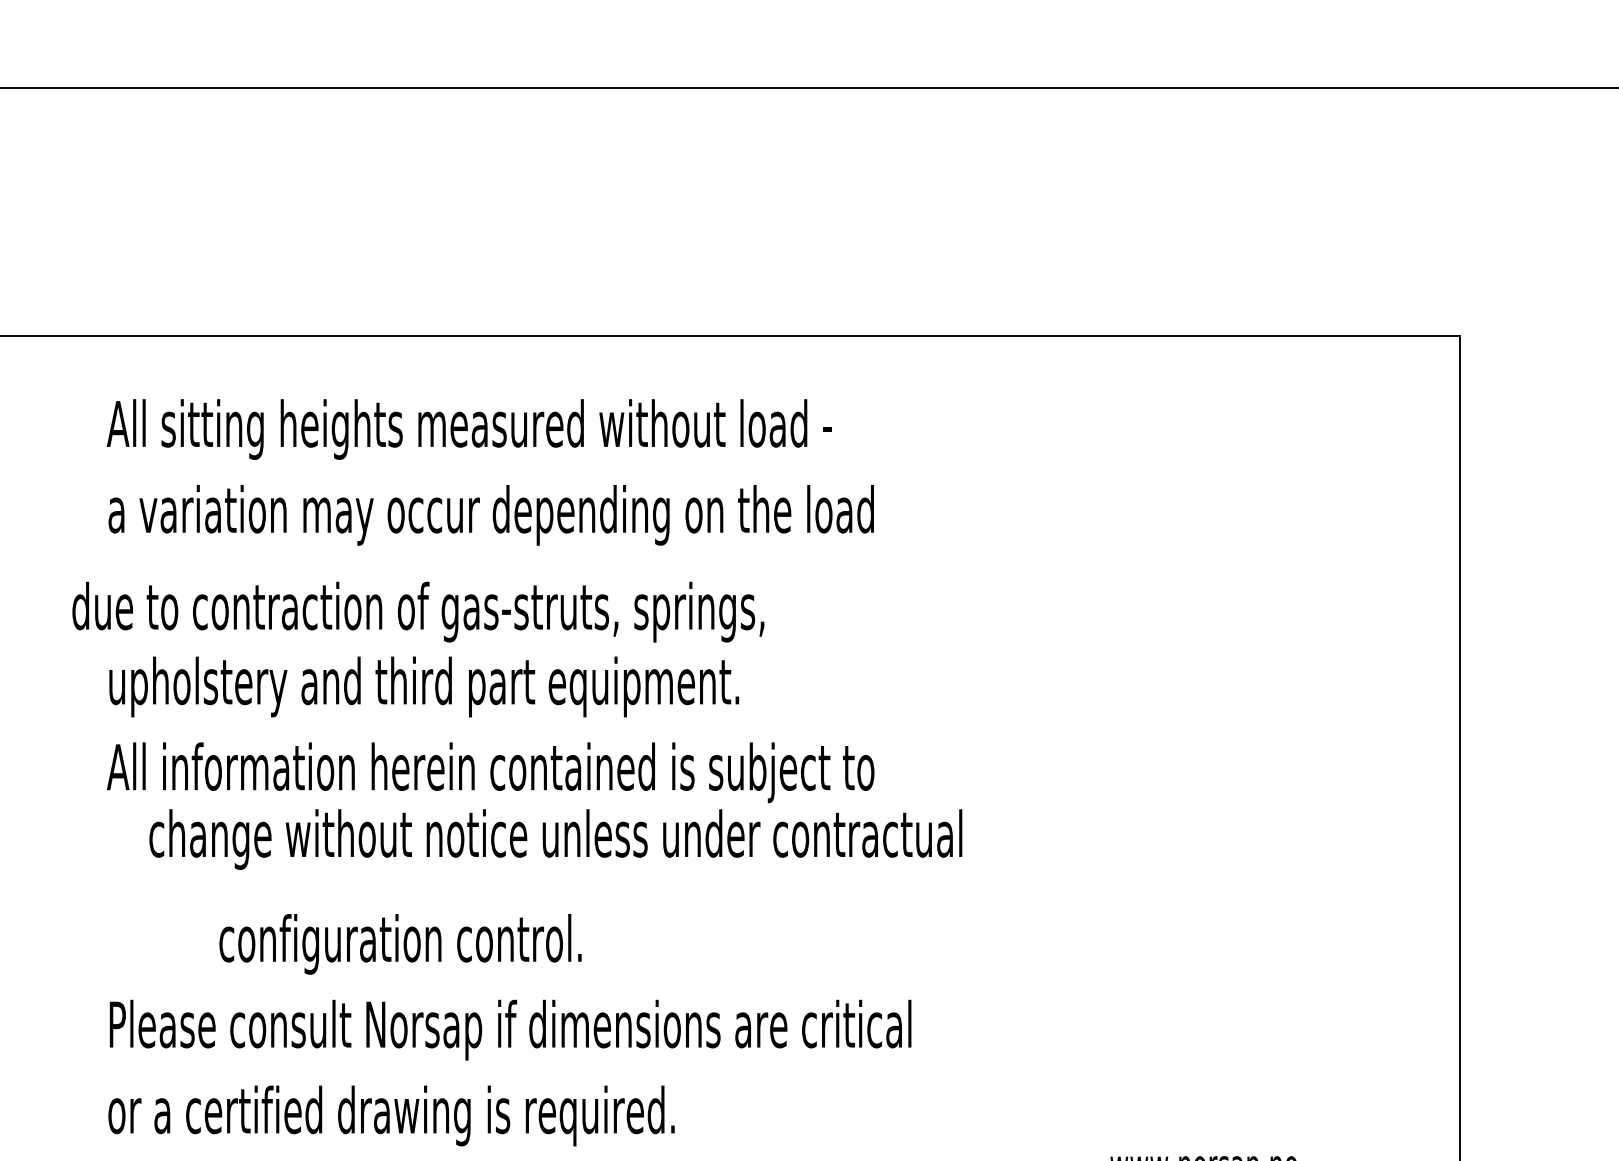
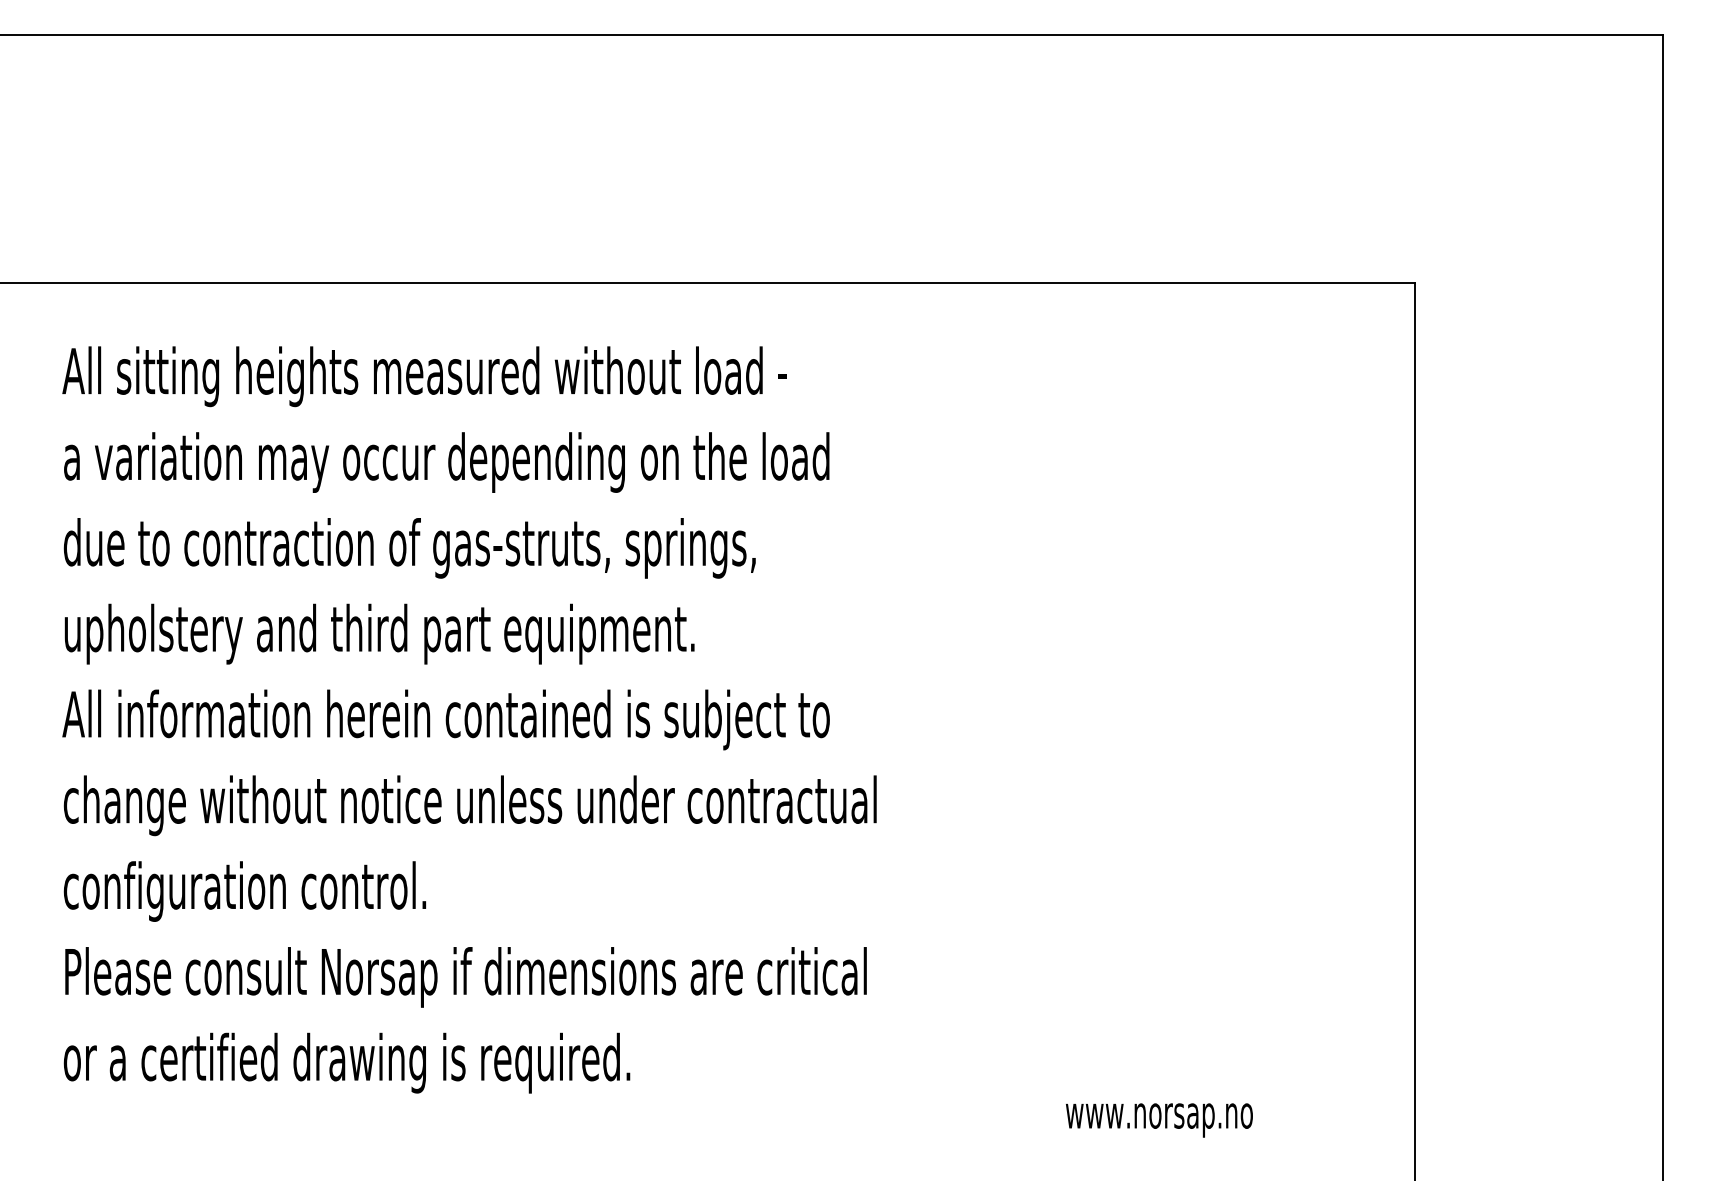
text: (418, 612) -> (409, 548), moved
text: (555, 839) -> (469, 805), moved
text: (400, 944) -> (244, 891), moved

